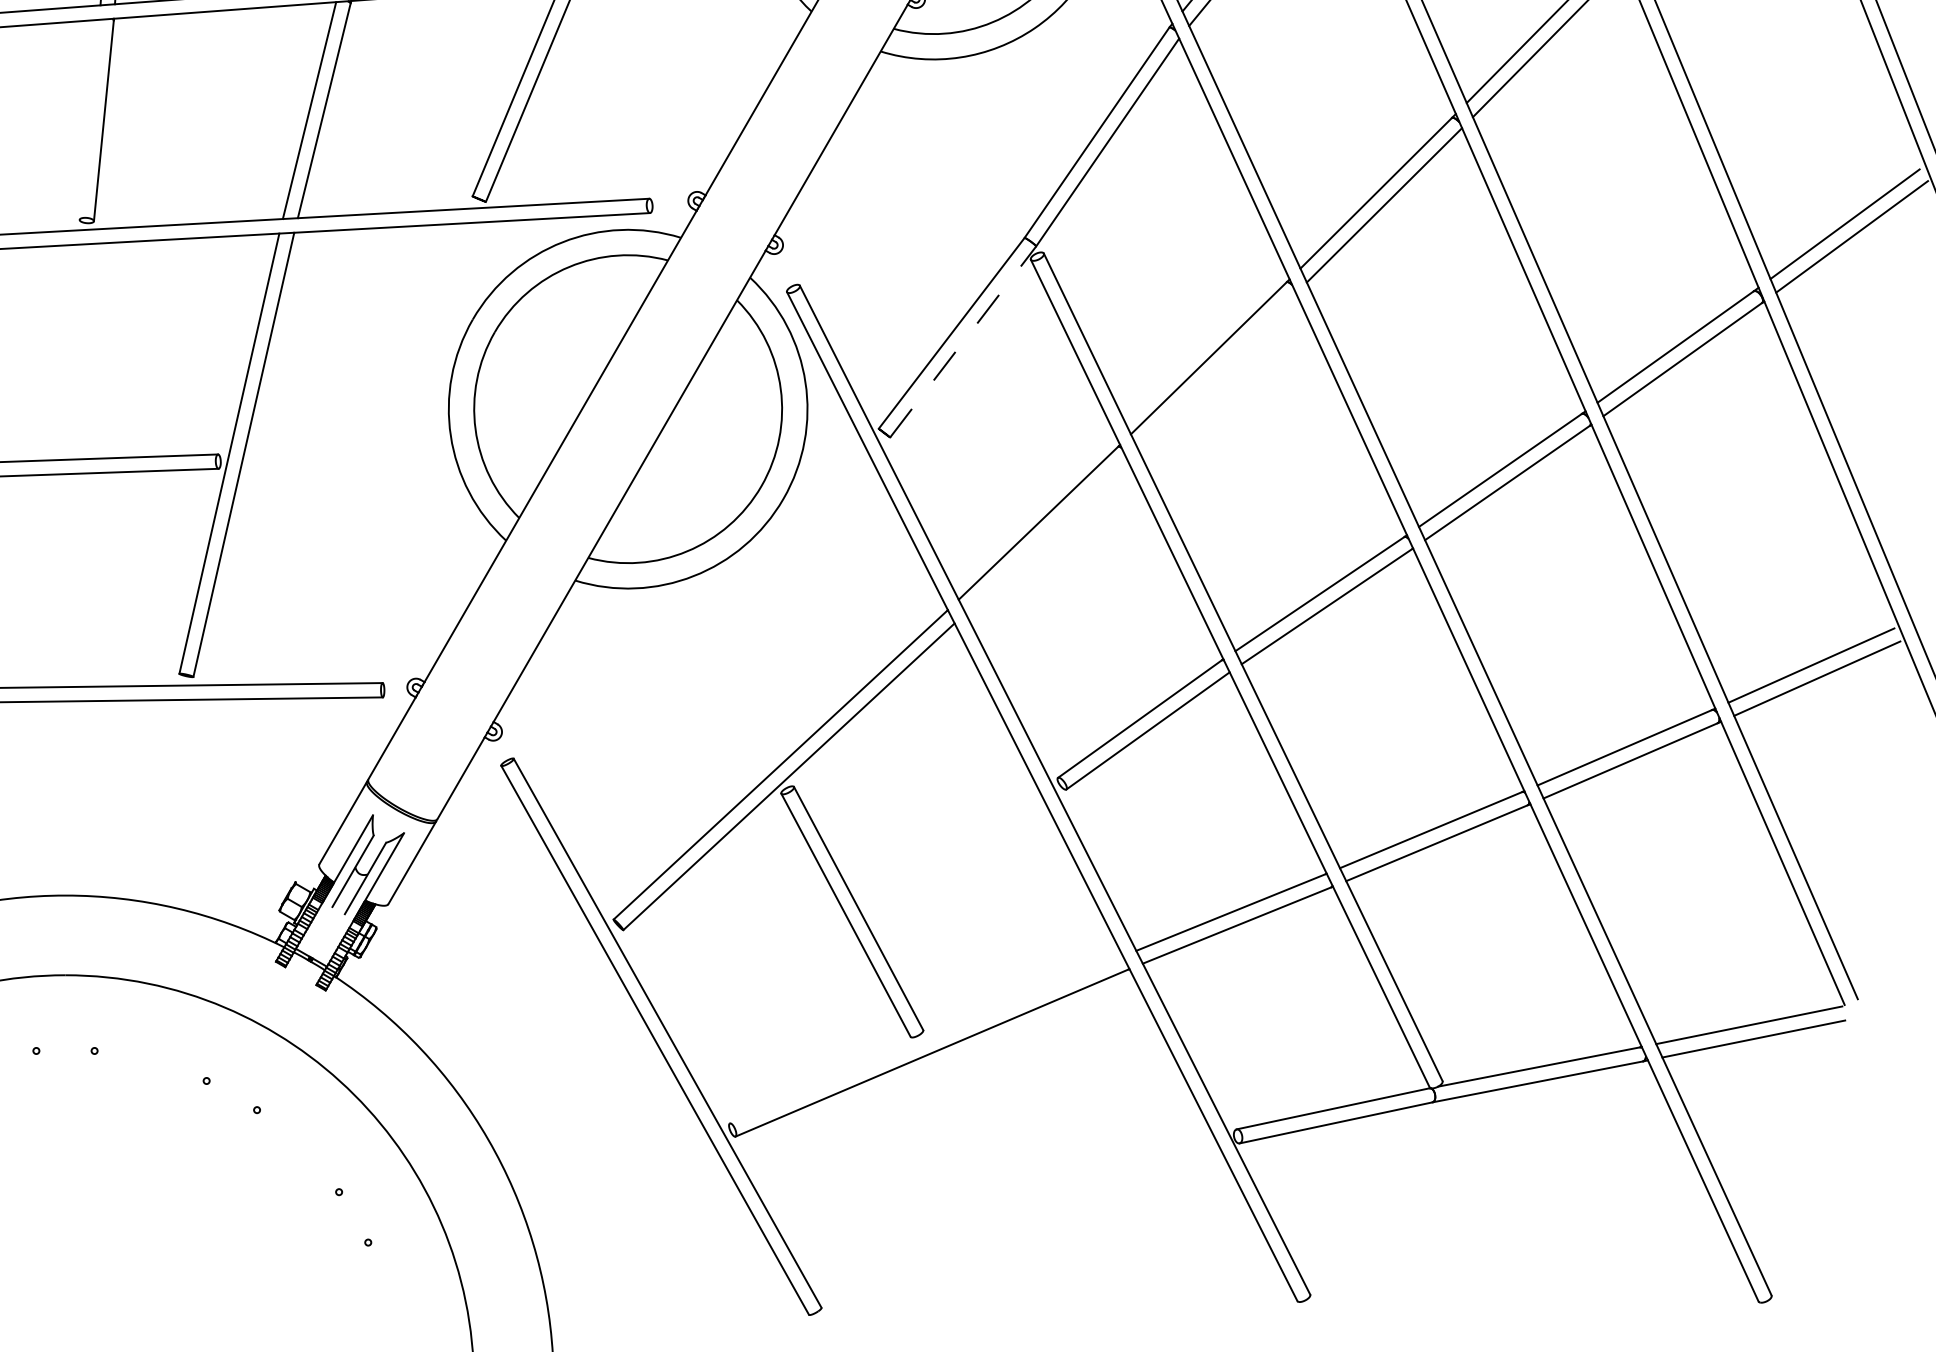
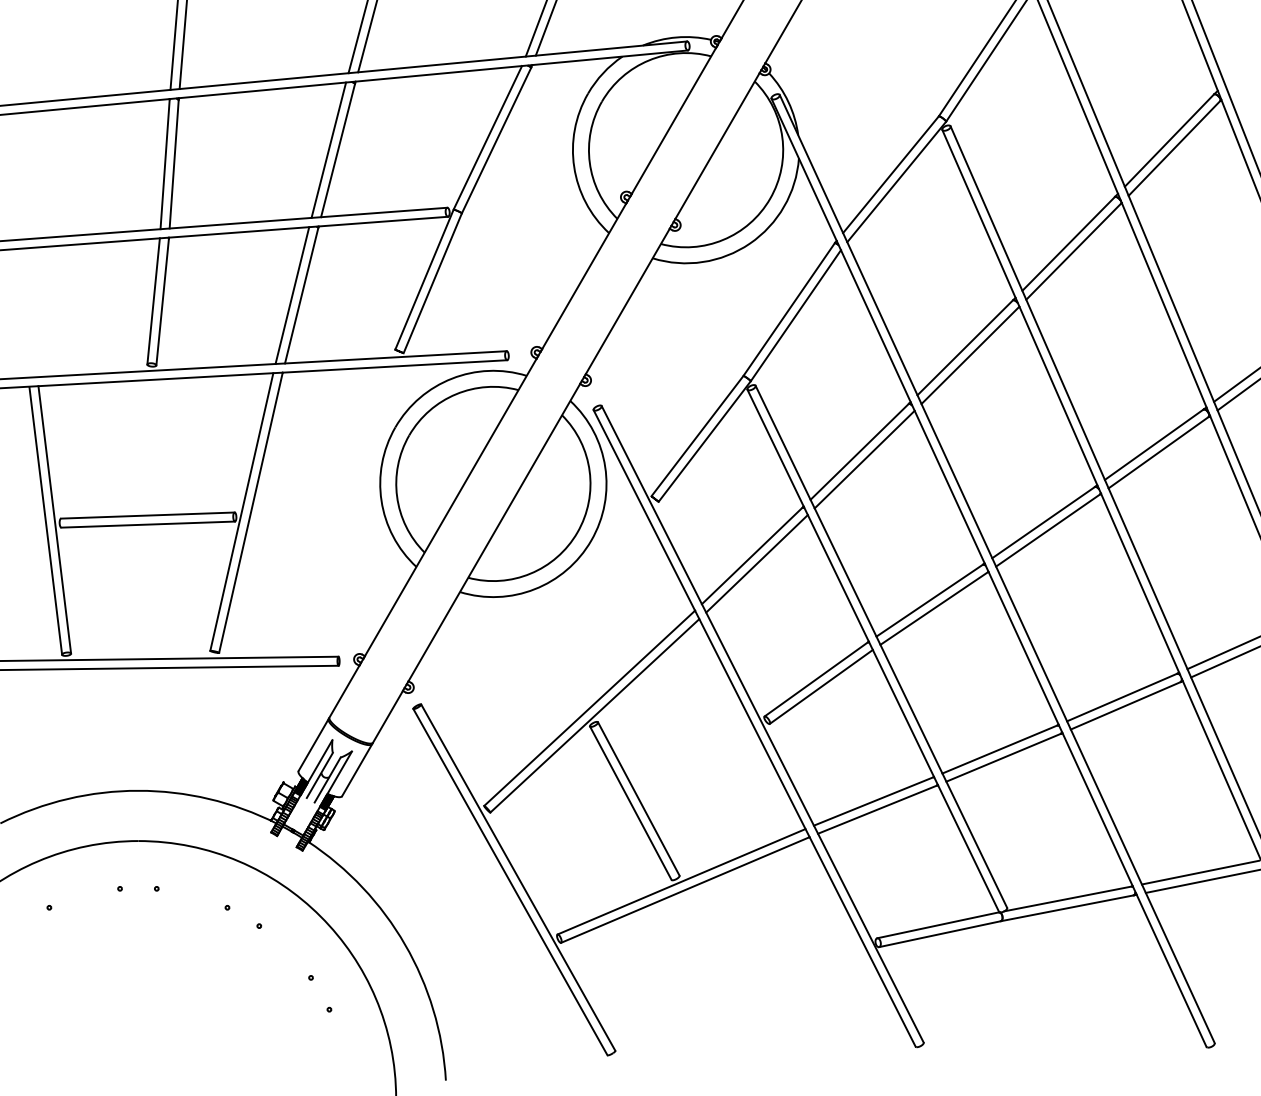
line: (89, 119) -> (153, 301), added
line: (962, 341) -> (704, 441), dashed -> solid
line: (1216, 370) -> (864, 459), added
line: (1045, 535) -> (756, 563), added
line: (926, 1039) -> (681, 881), added

